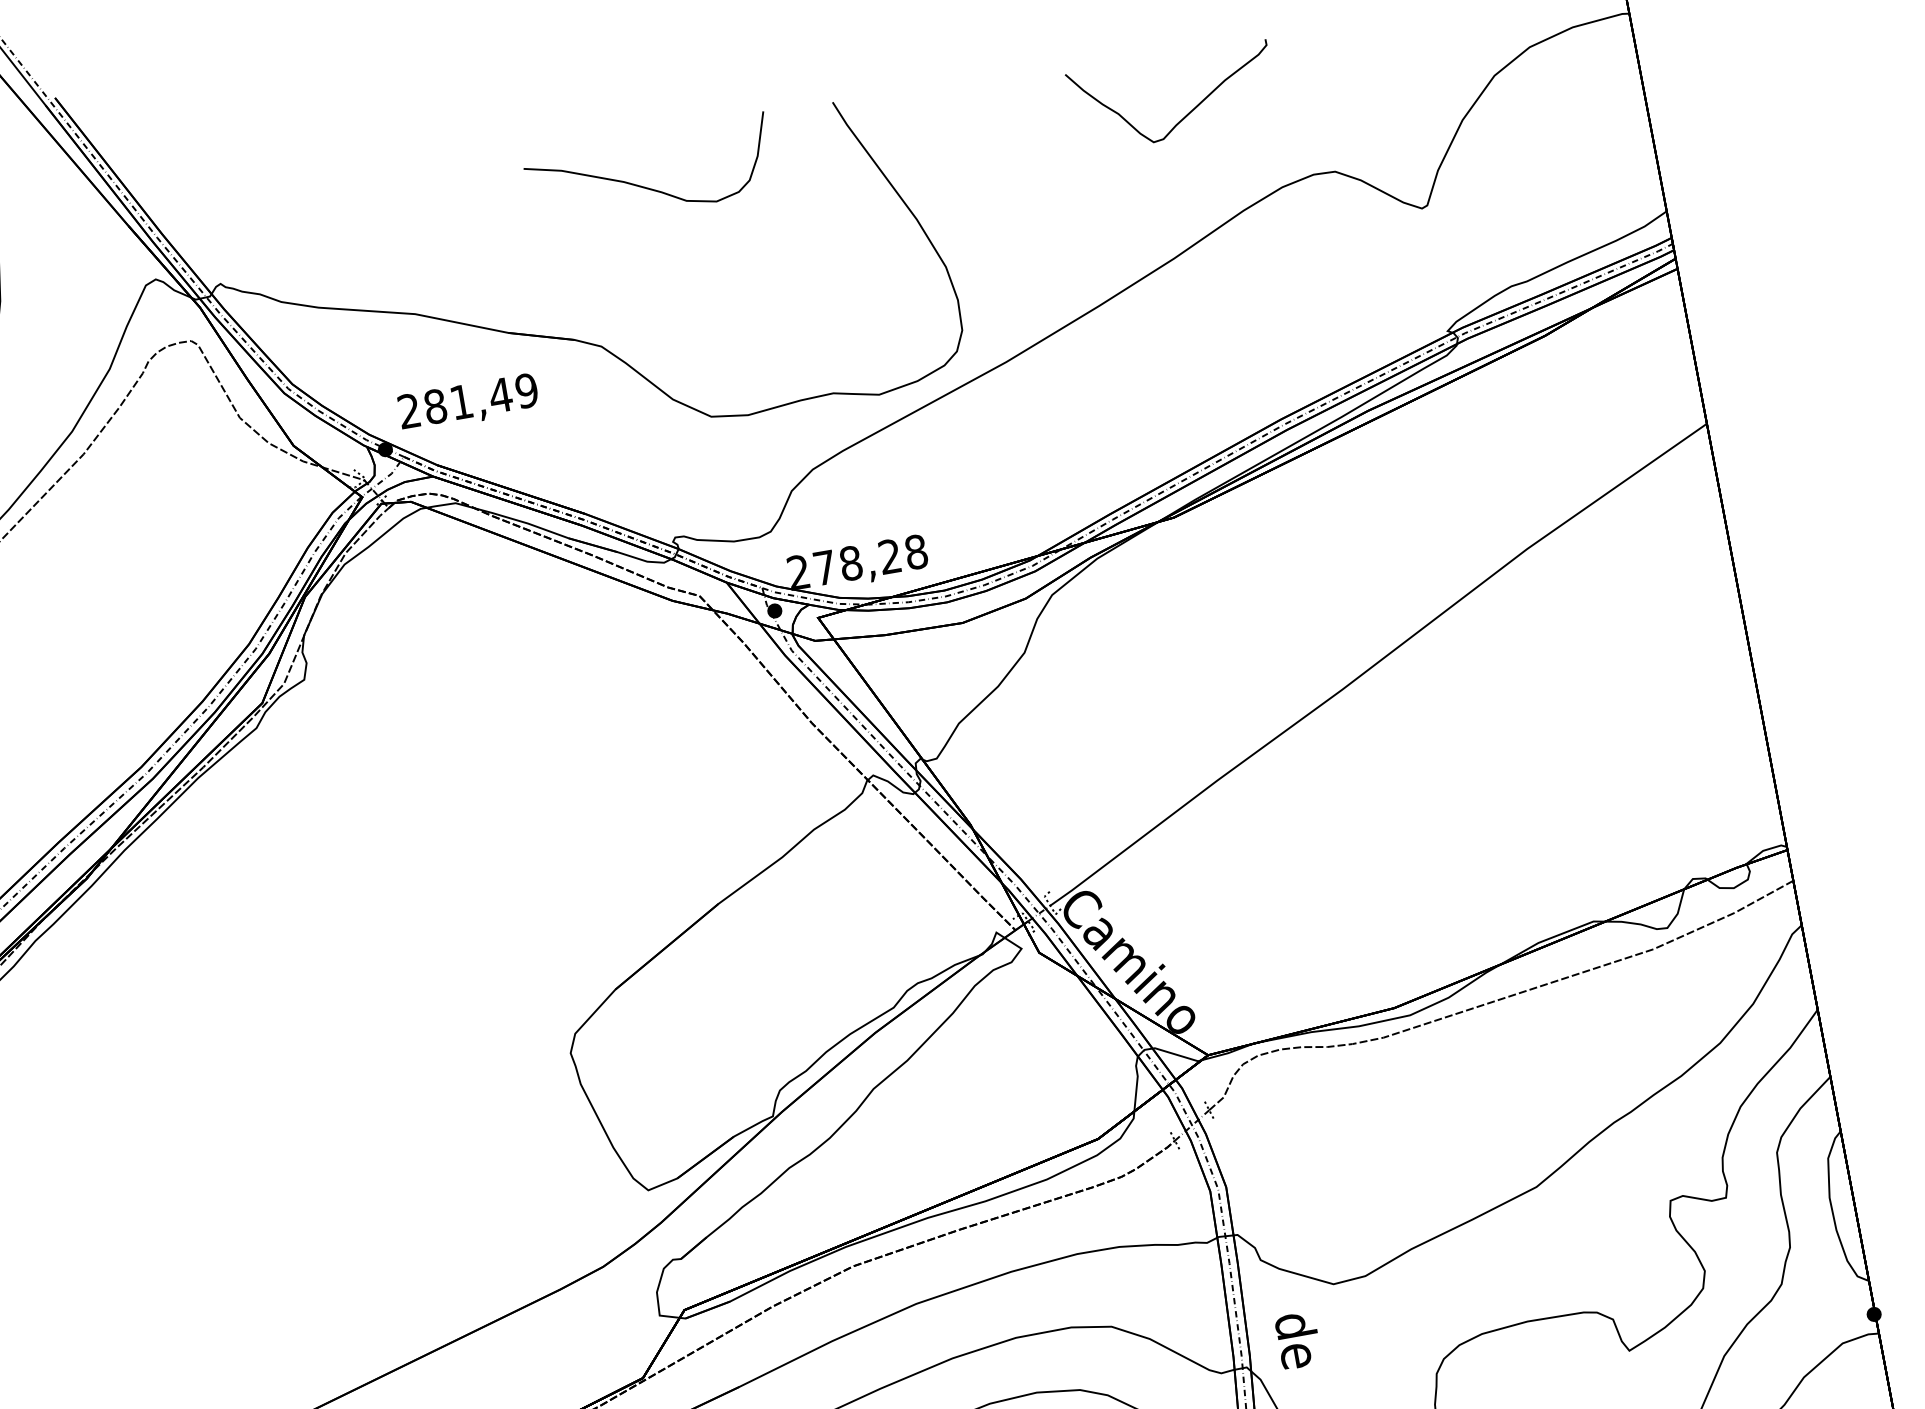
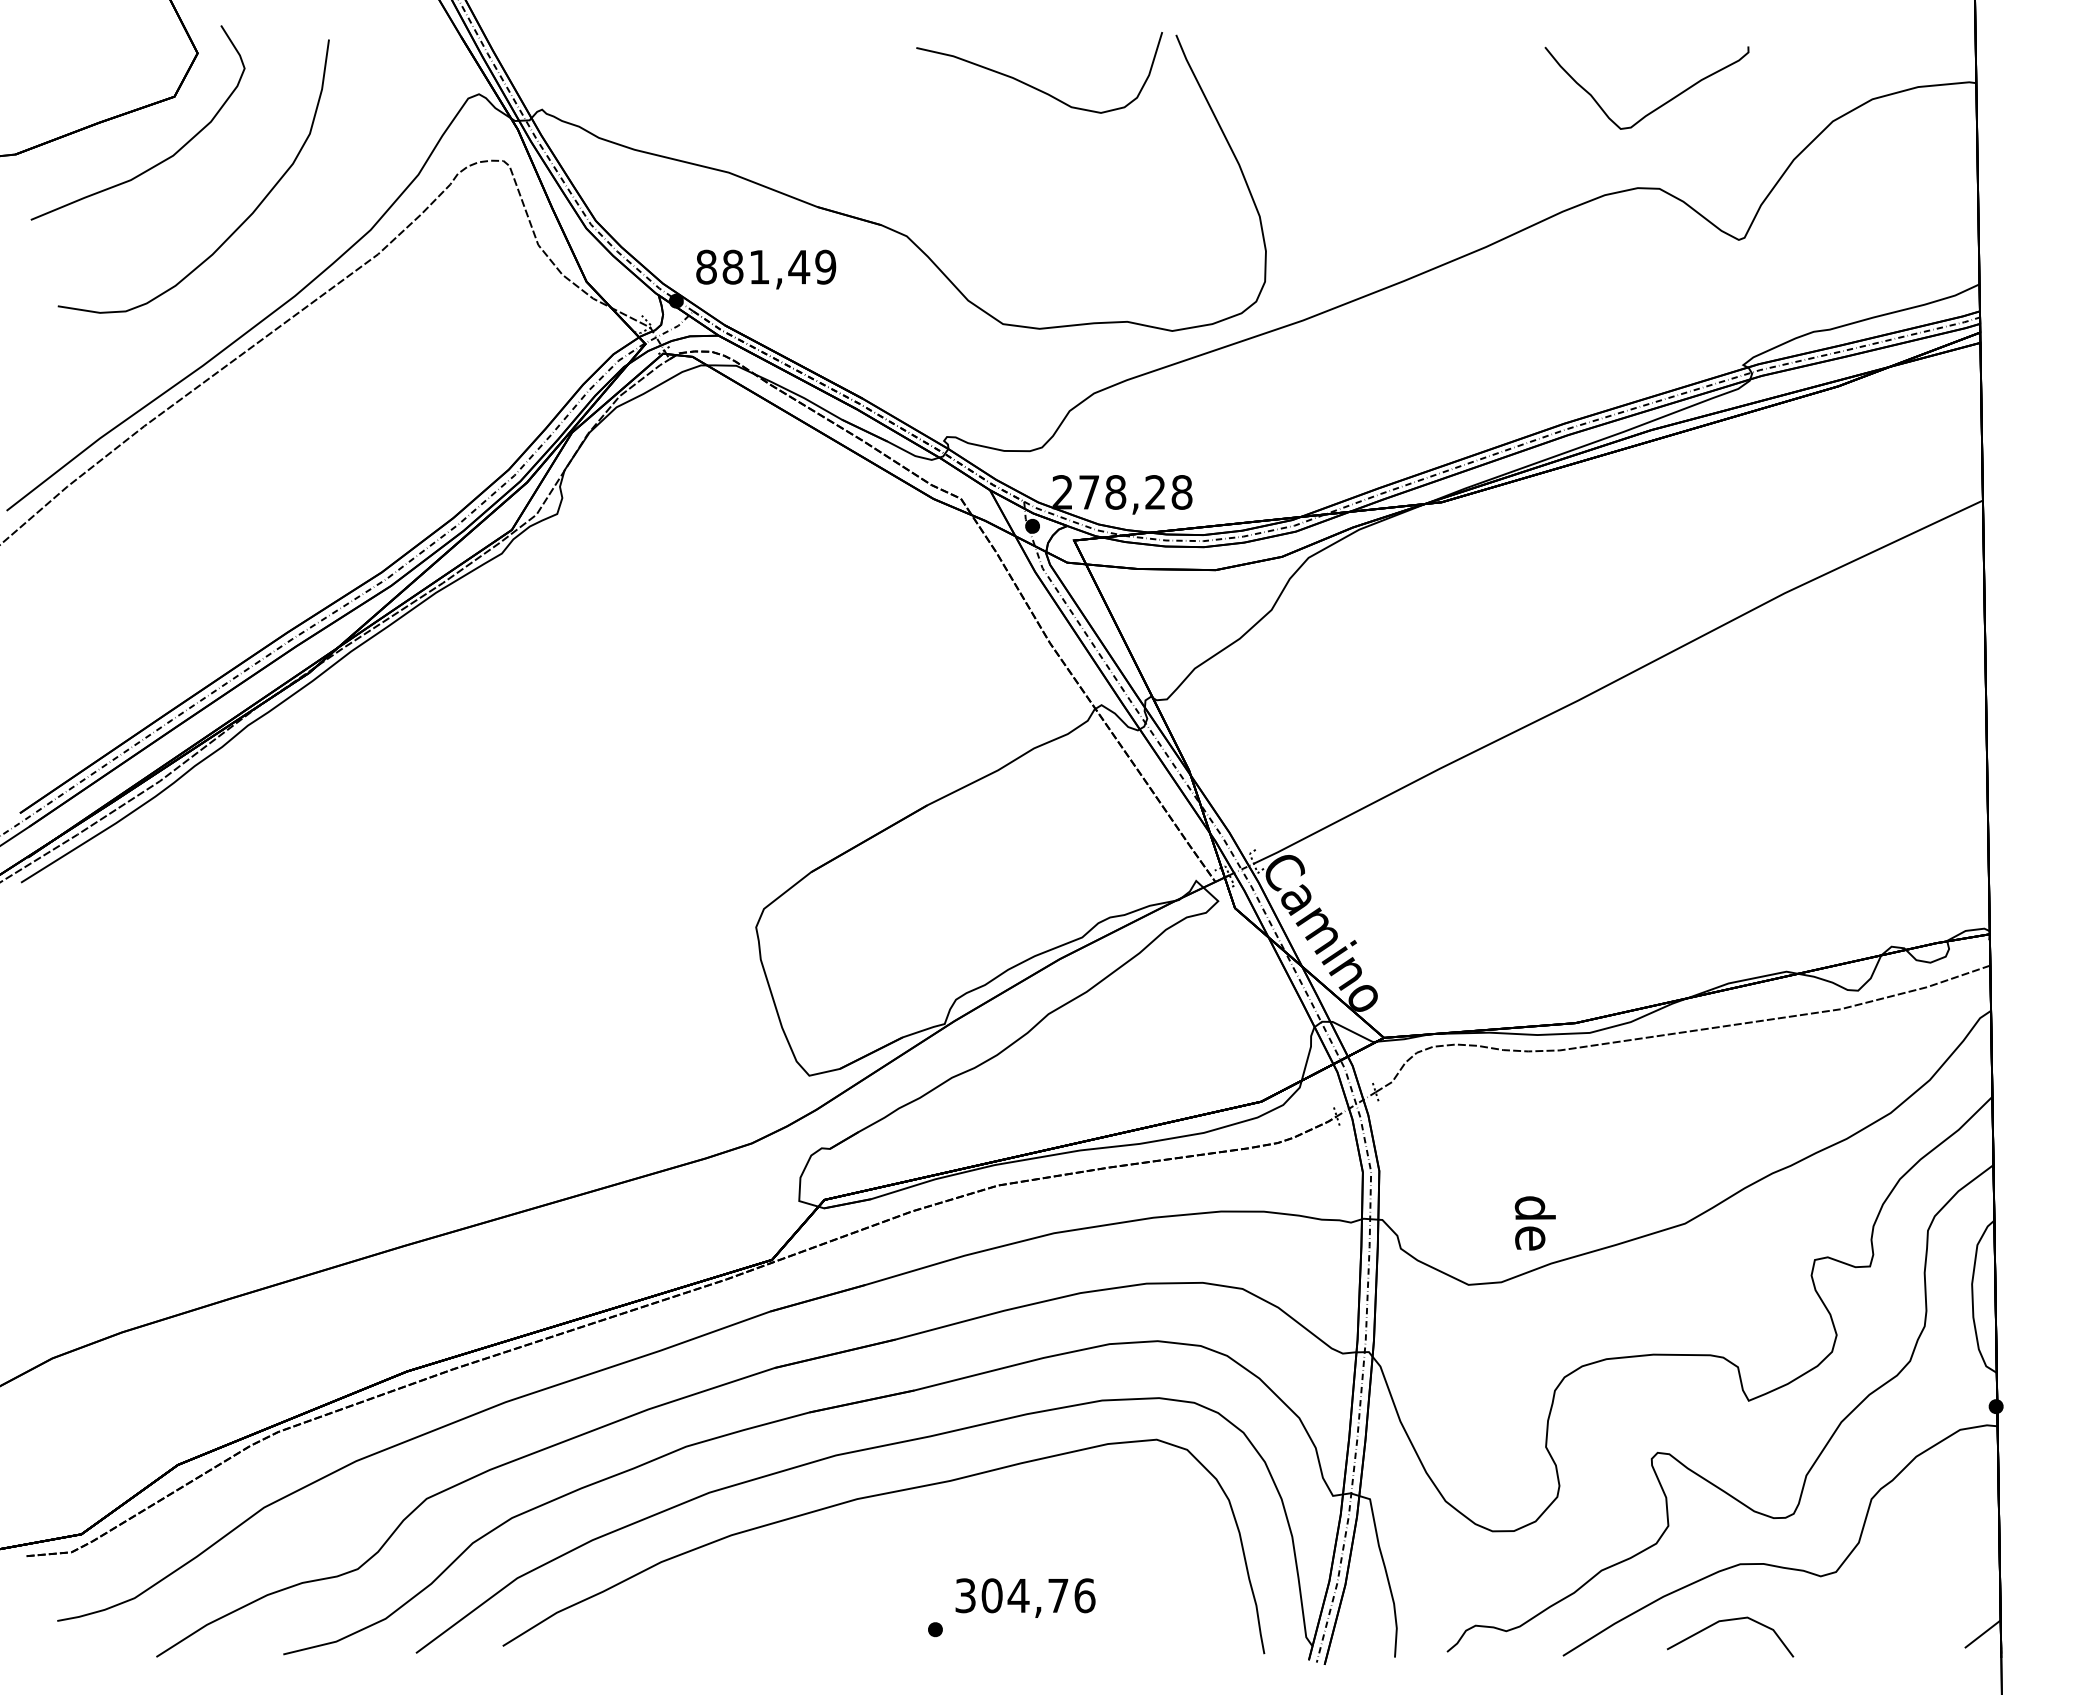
curve: (1187, 113) -> (1658, 106), moved
curve: (645, 186) -> (1033, 86), moved
text: (409, 410) -> (706, 266), 281,49 -> 881,49
text: (1297, 1340) -> (1534, 1223), moved

